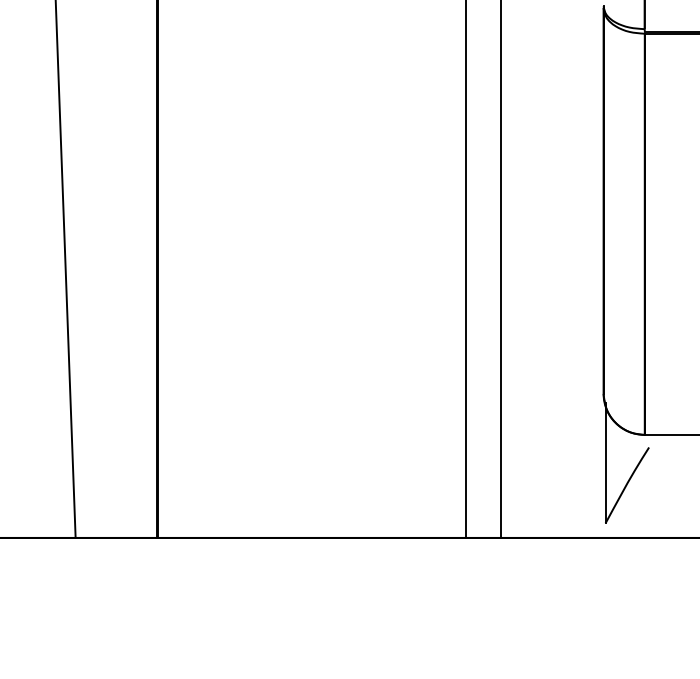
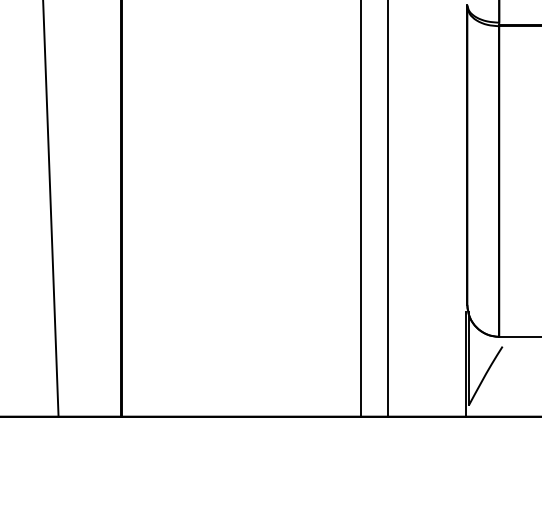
line: (601, 469) -> (465, 363), added

